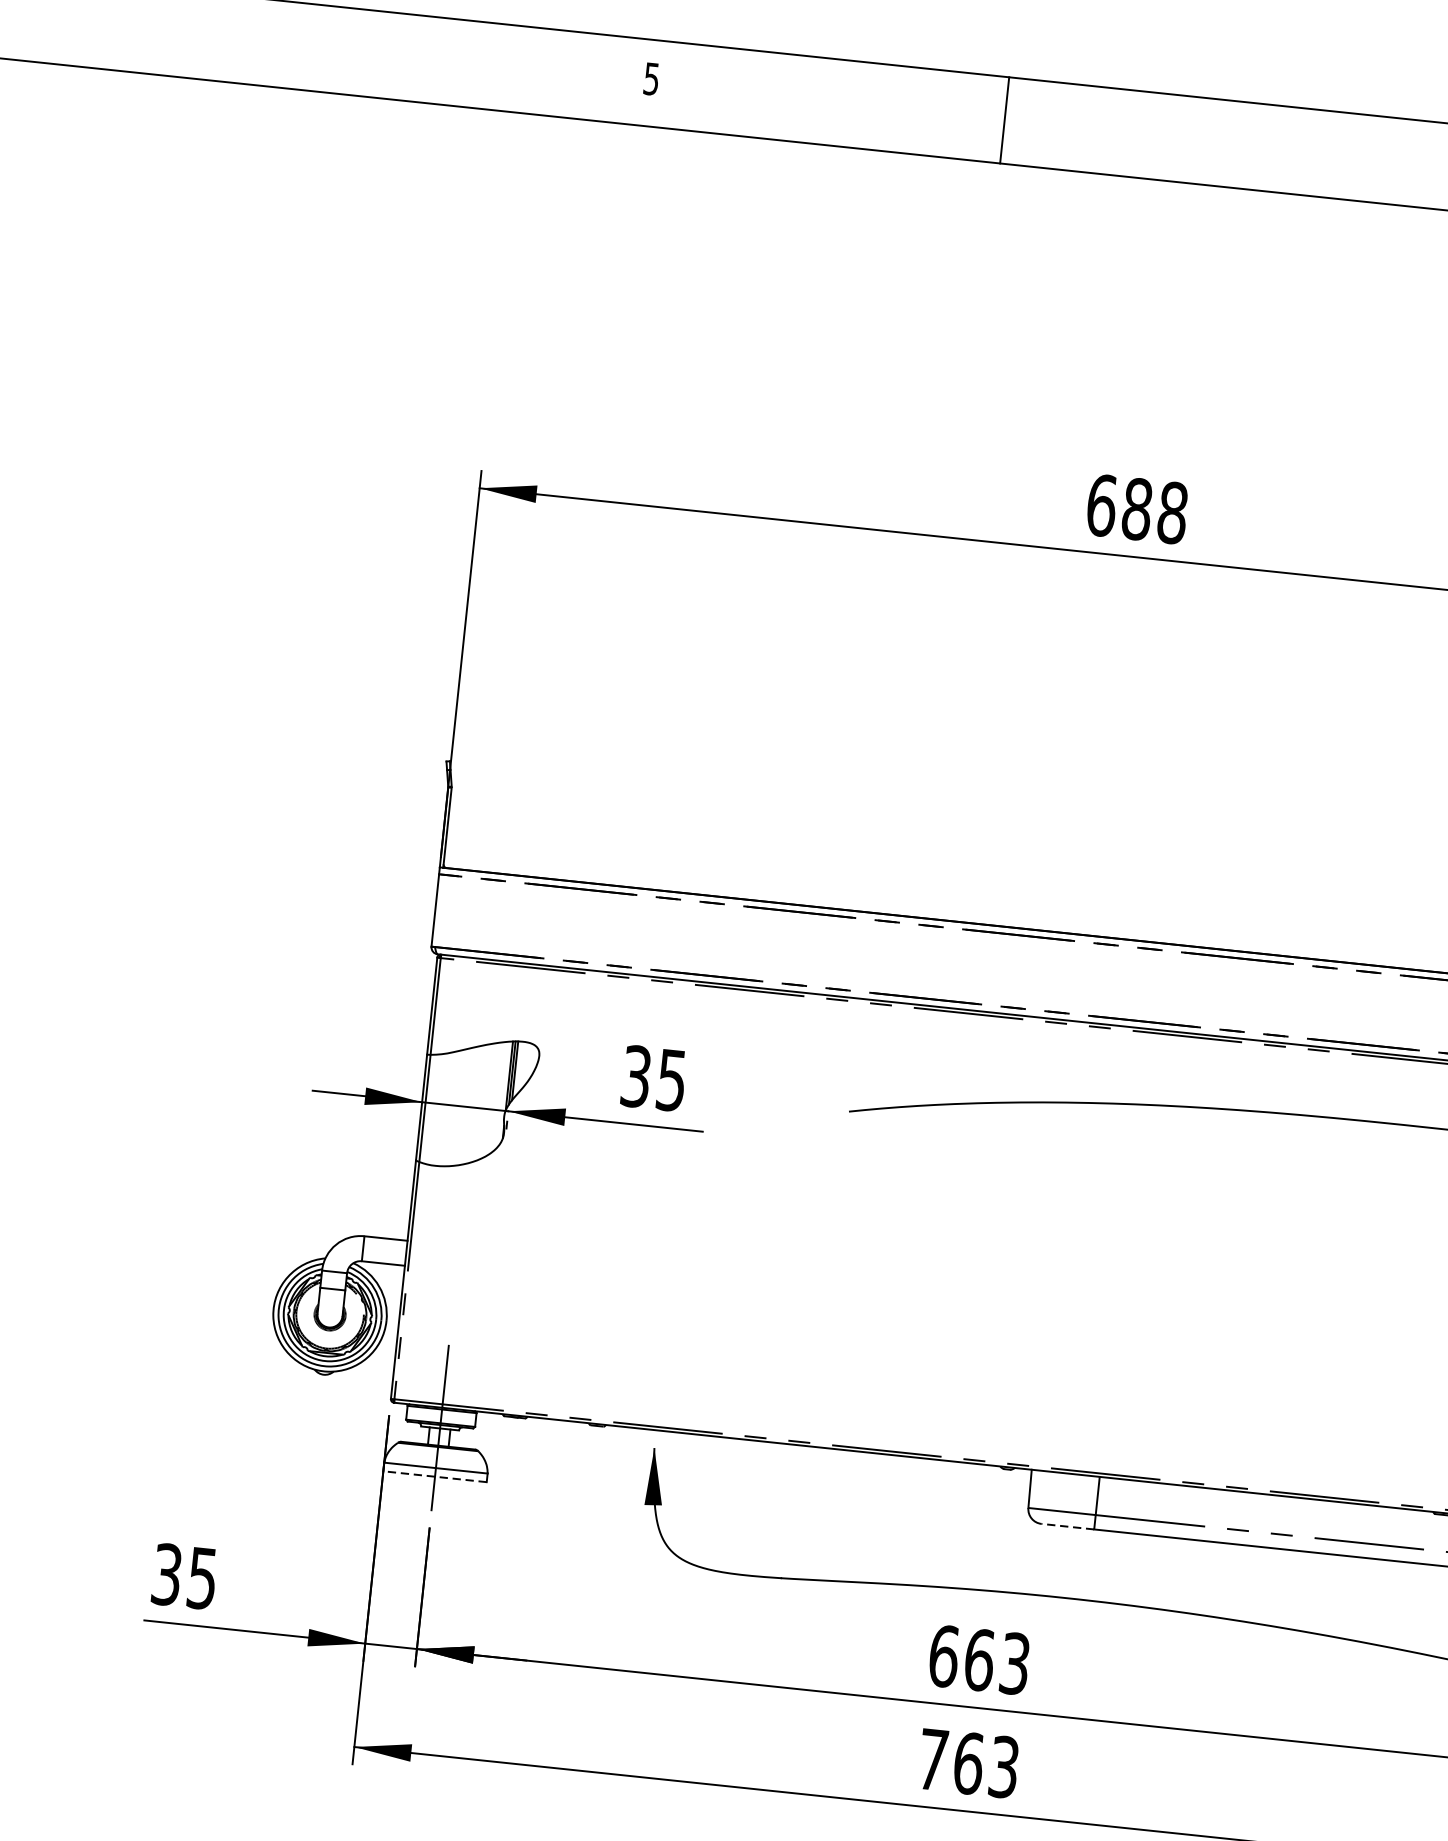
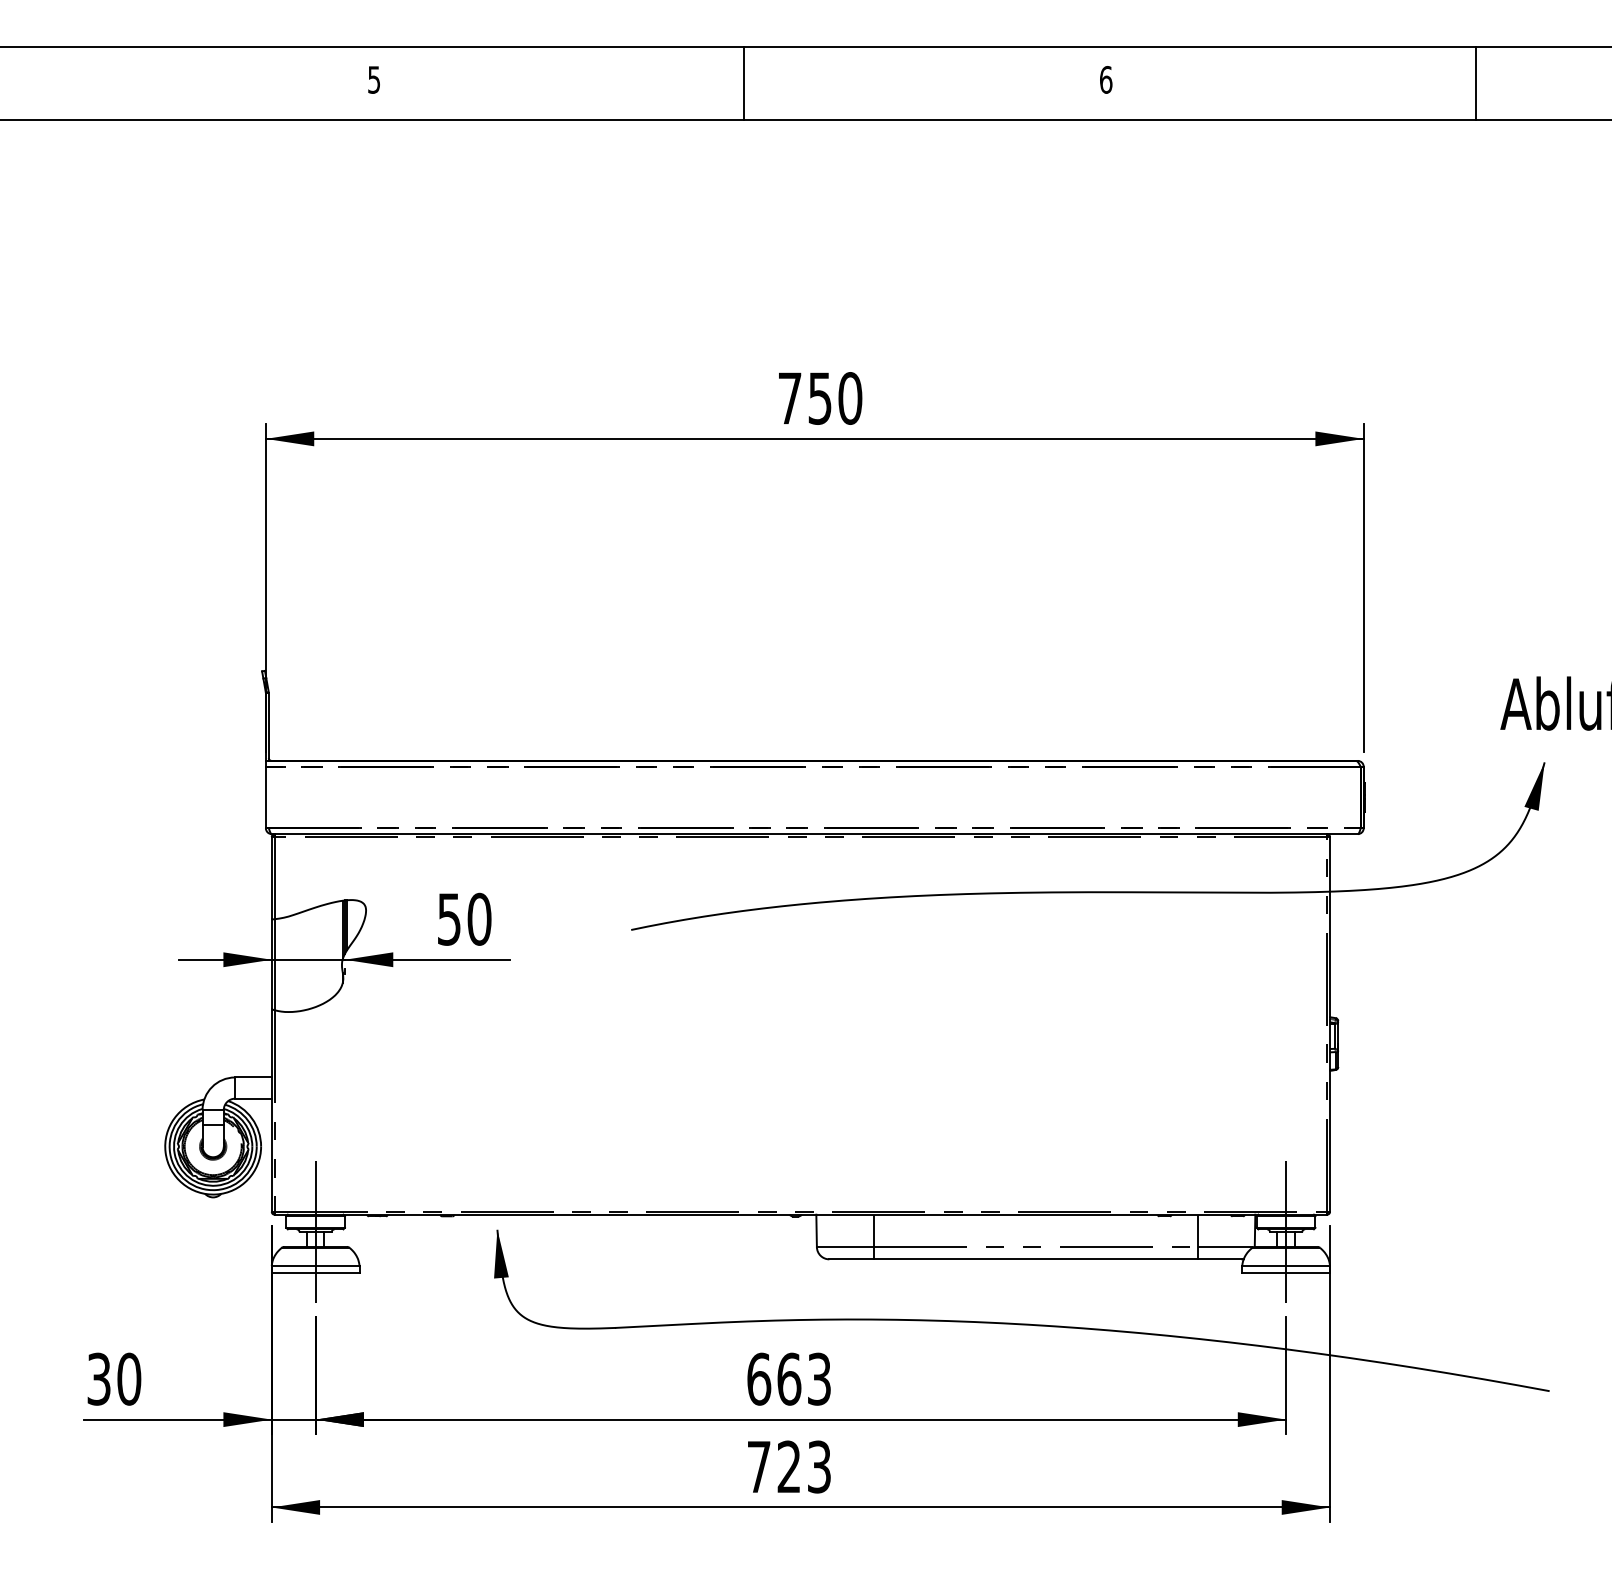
line: (1004, 120) -> (744, 83), moved
text: (1137, 509) -> (820, 398), 688 -> 750
text: (654, 1077) -> (464, 918), 35 -> 50
line: (434, 1476) -> (315, 1273), dashed -> solid
line: (1067, 1526) -> (851, 1259), dashed -> solid
text: (202, 1577) -> (129, 1378), 35 -> 30
text: (968, 1762) -> (789, 1466), 763 -> 723

